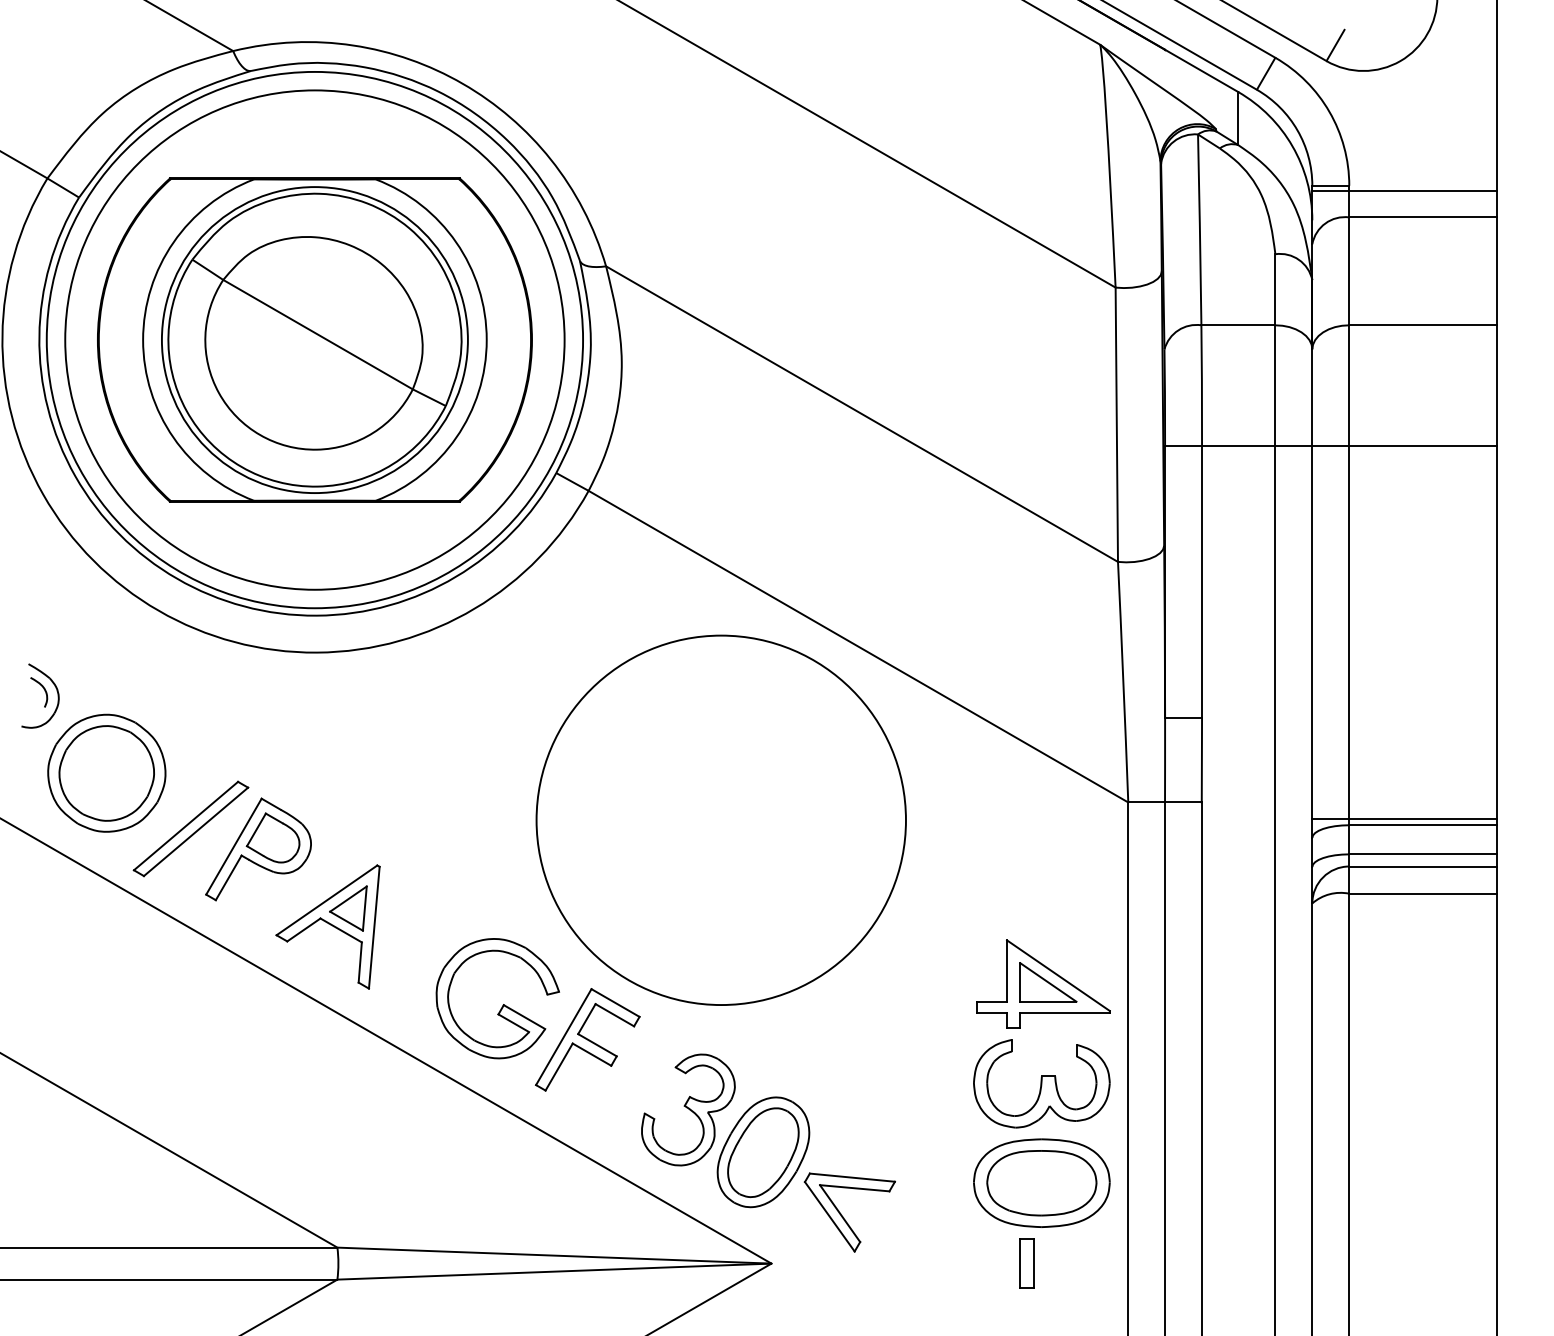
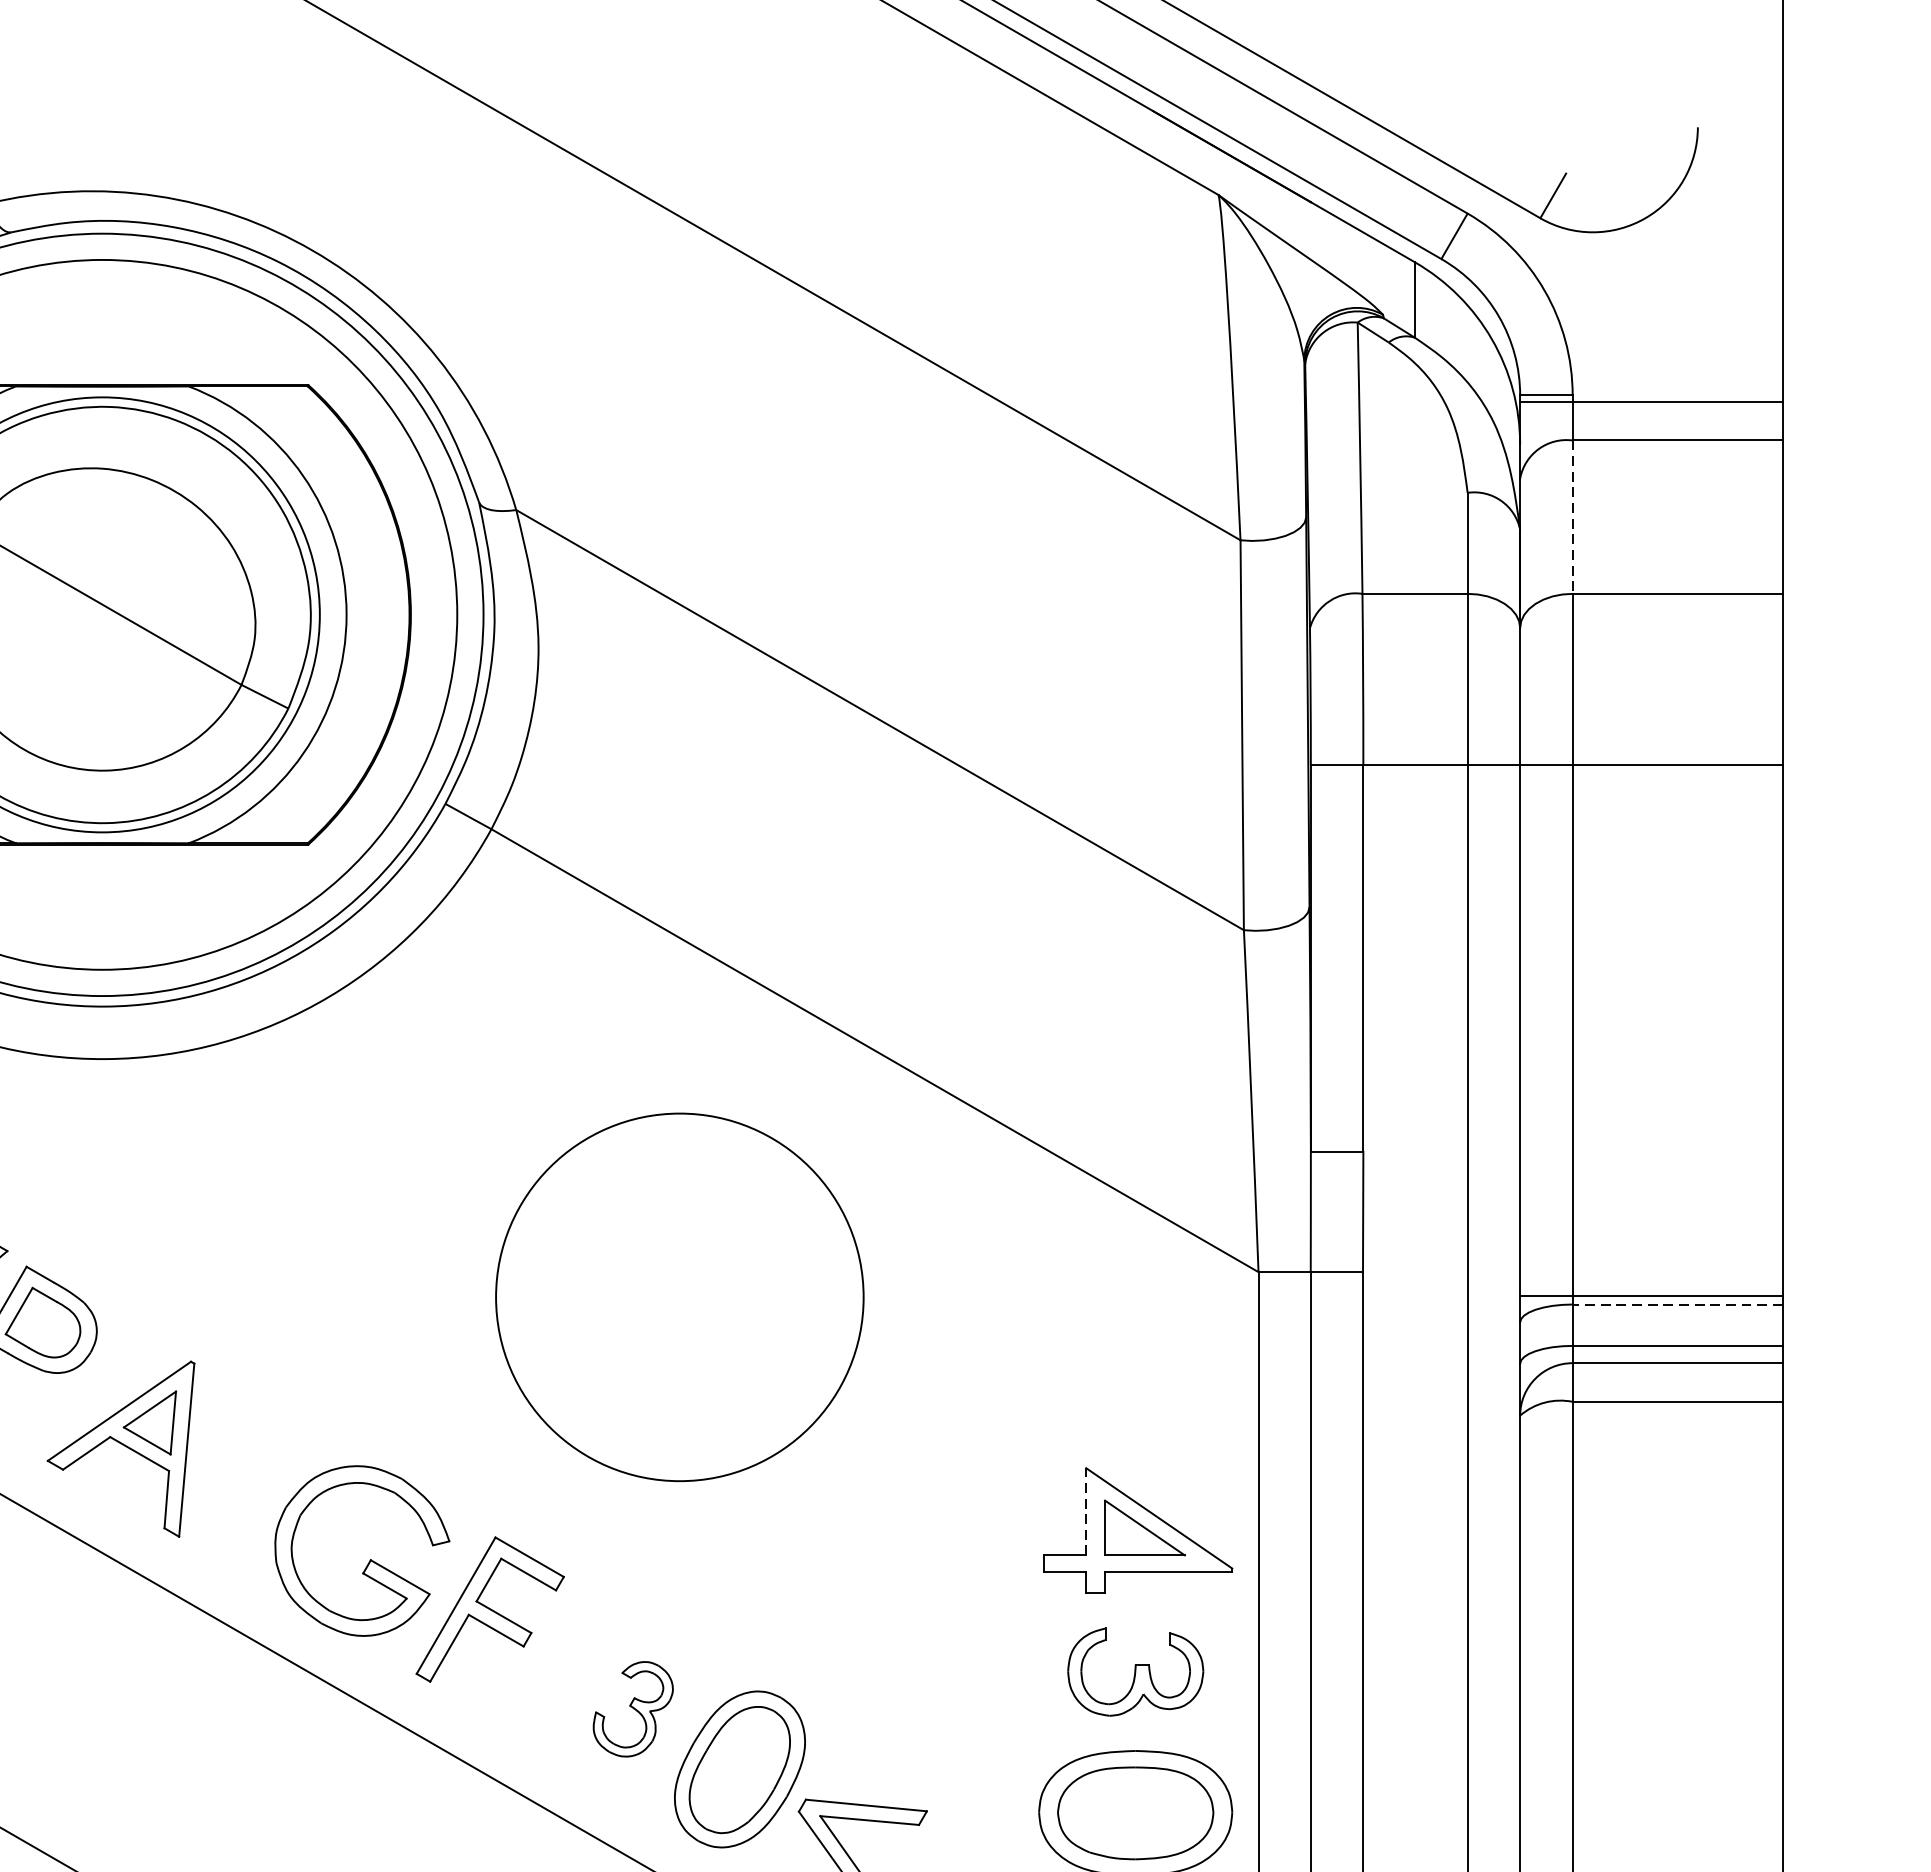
line: (1349, 271) -> (1572, 517), solid -> dashed
circle: (720, 819) -> (678, 1296), size x0.7
line: (1423, 825) -> (1678, 1304), solid -> dashed
line: (1007, 971) -> (1086, 1512), solid -> dashed
part: (1041, 1083) -> (1135, 1671), size x0.7
part: (688, 1109) -> (633, 1708), size x0.6

